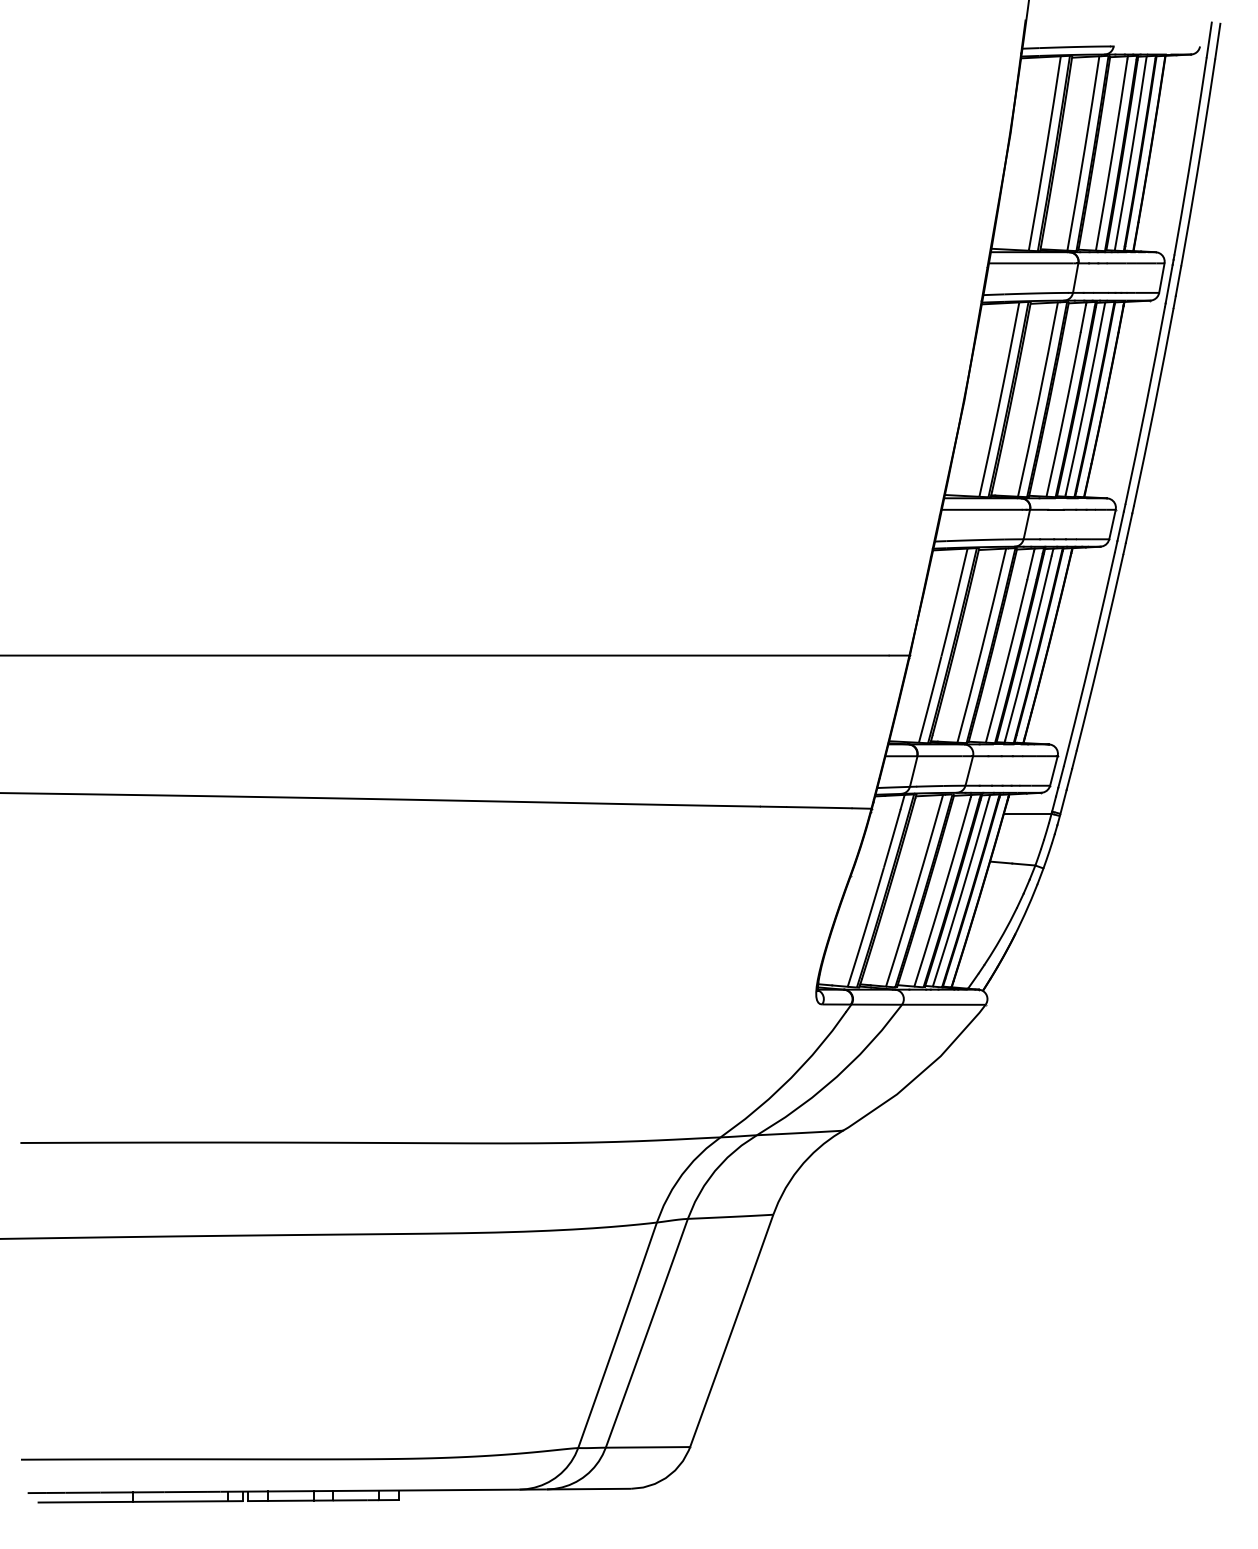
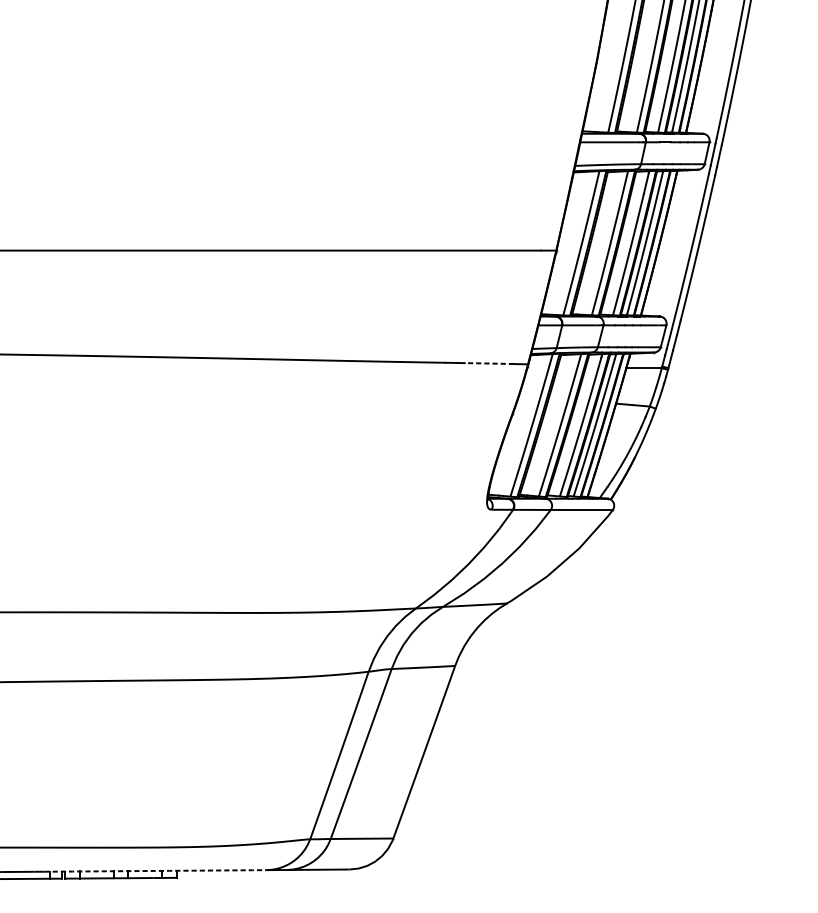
line: (819, 807) -> (489, 363), solid -> dashed
arc: (369, 1490) -> (155, 870), solid -> dashed

